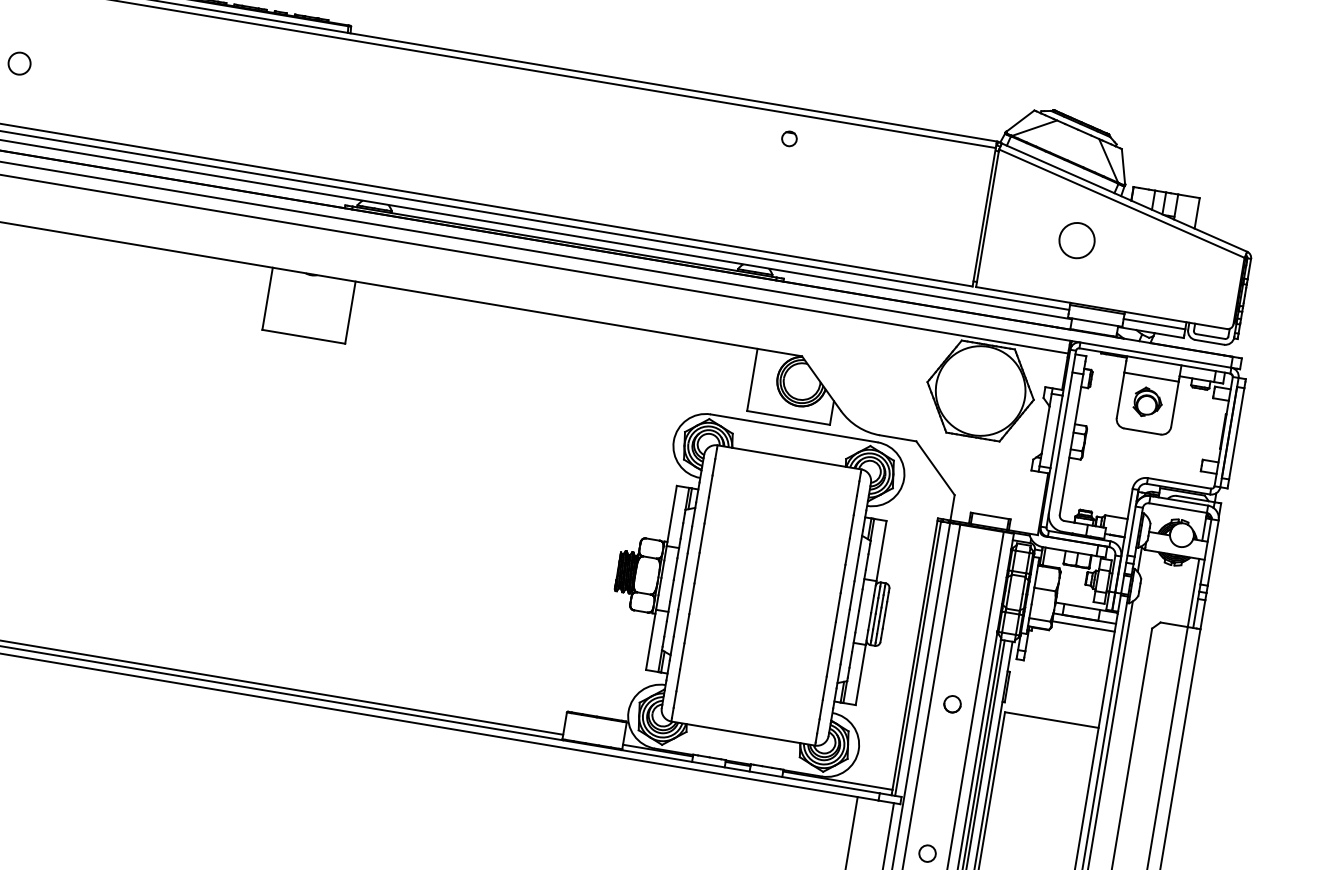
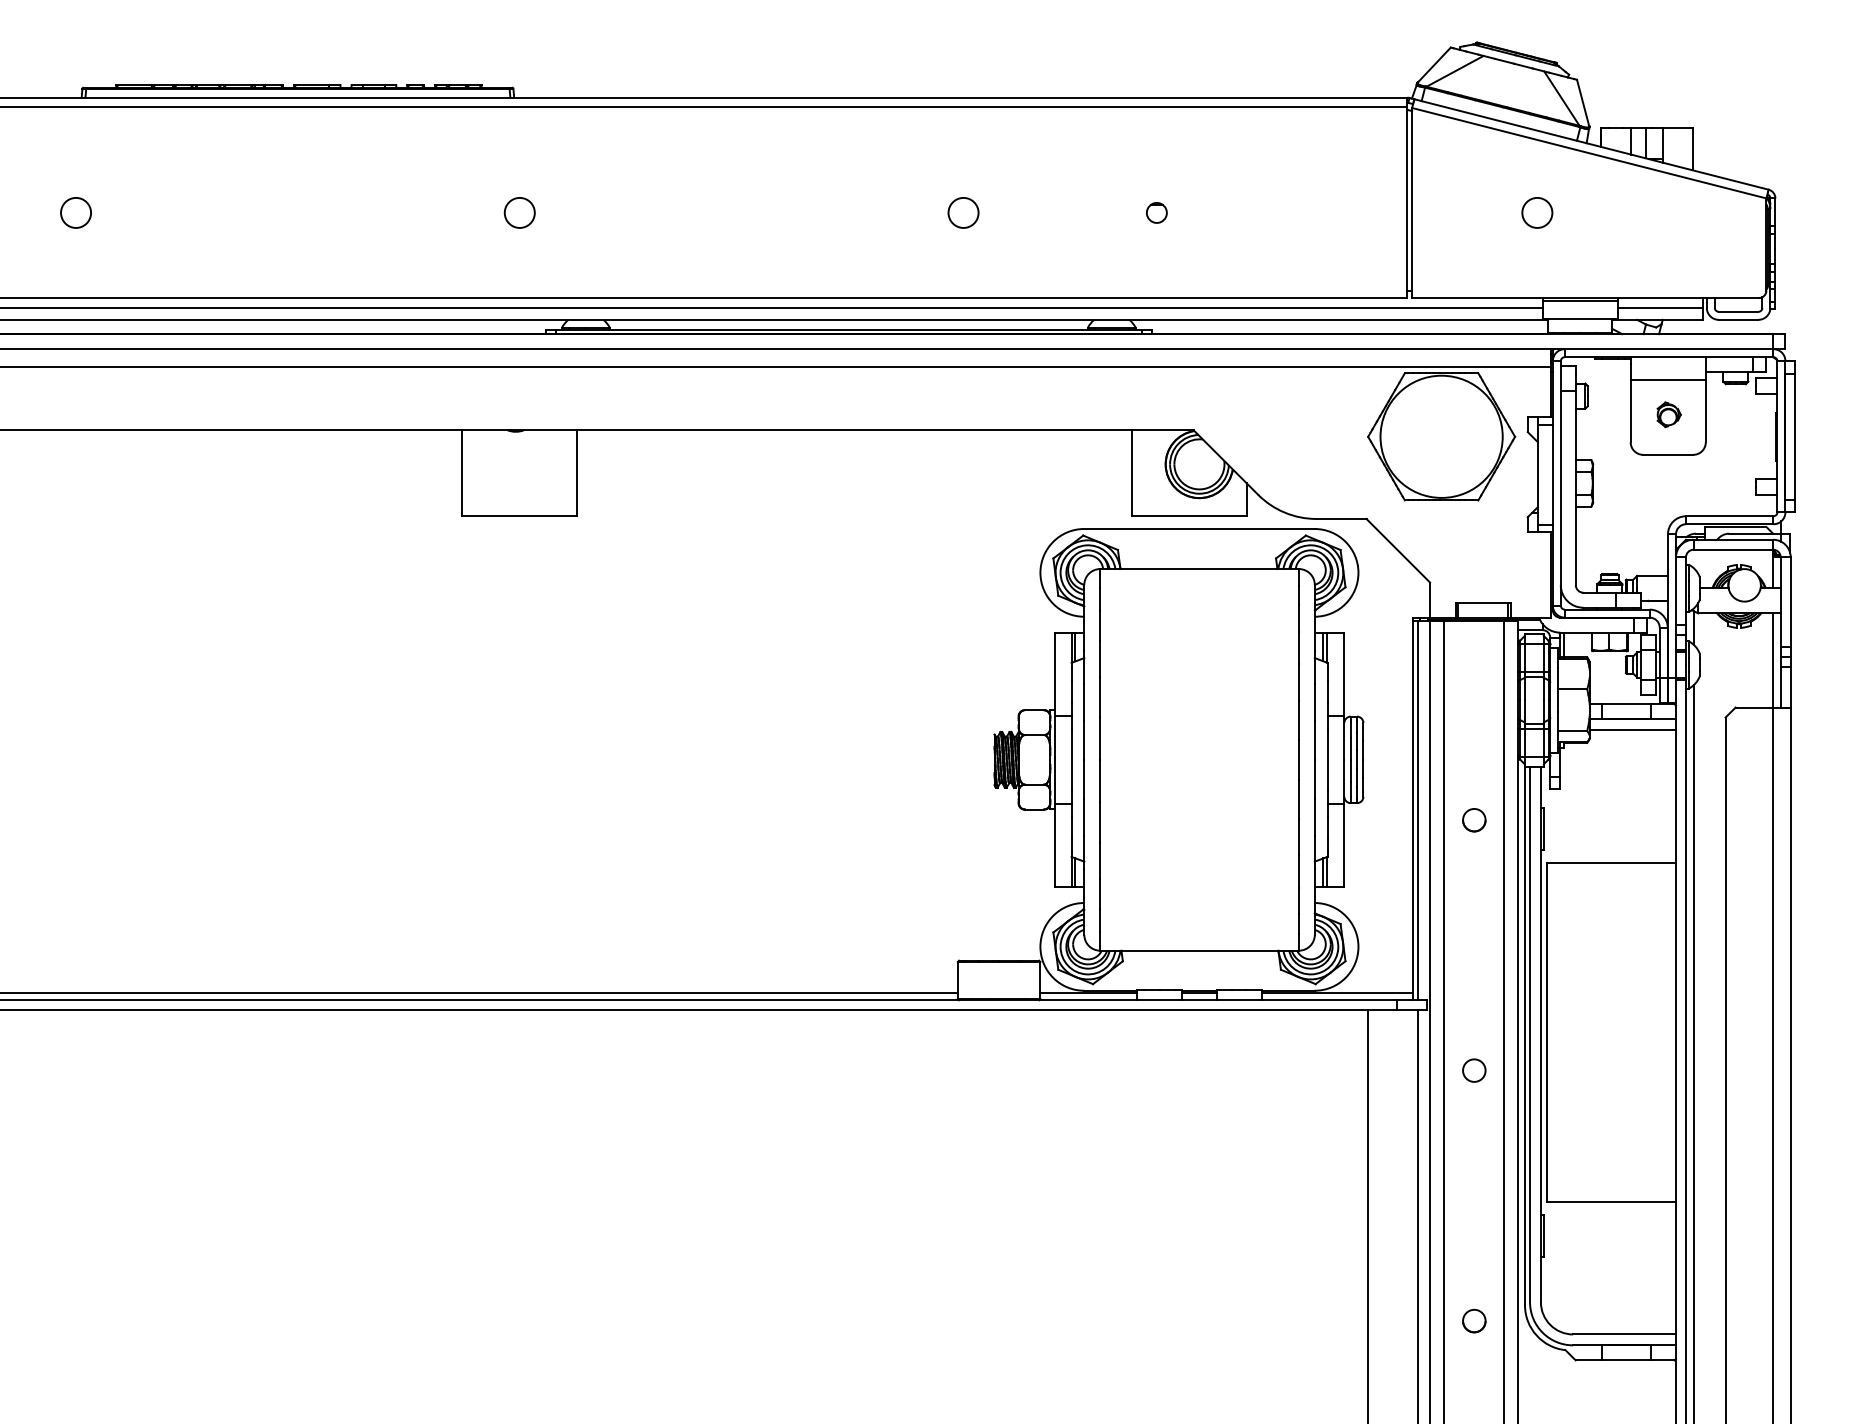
circle: (340, 117) -> (519, 212), added
circle: (789, 138) -> (1156, 212), moved
circle: (661, 170) -> (963, 212), added
circle: (1077, 240) -> (1537, 212), size x0.62
part: (1147, 402) -> (1668, 414), size x0.62
circle: (952, 704) -> (1474, 820), moved

